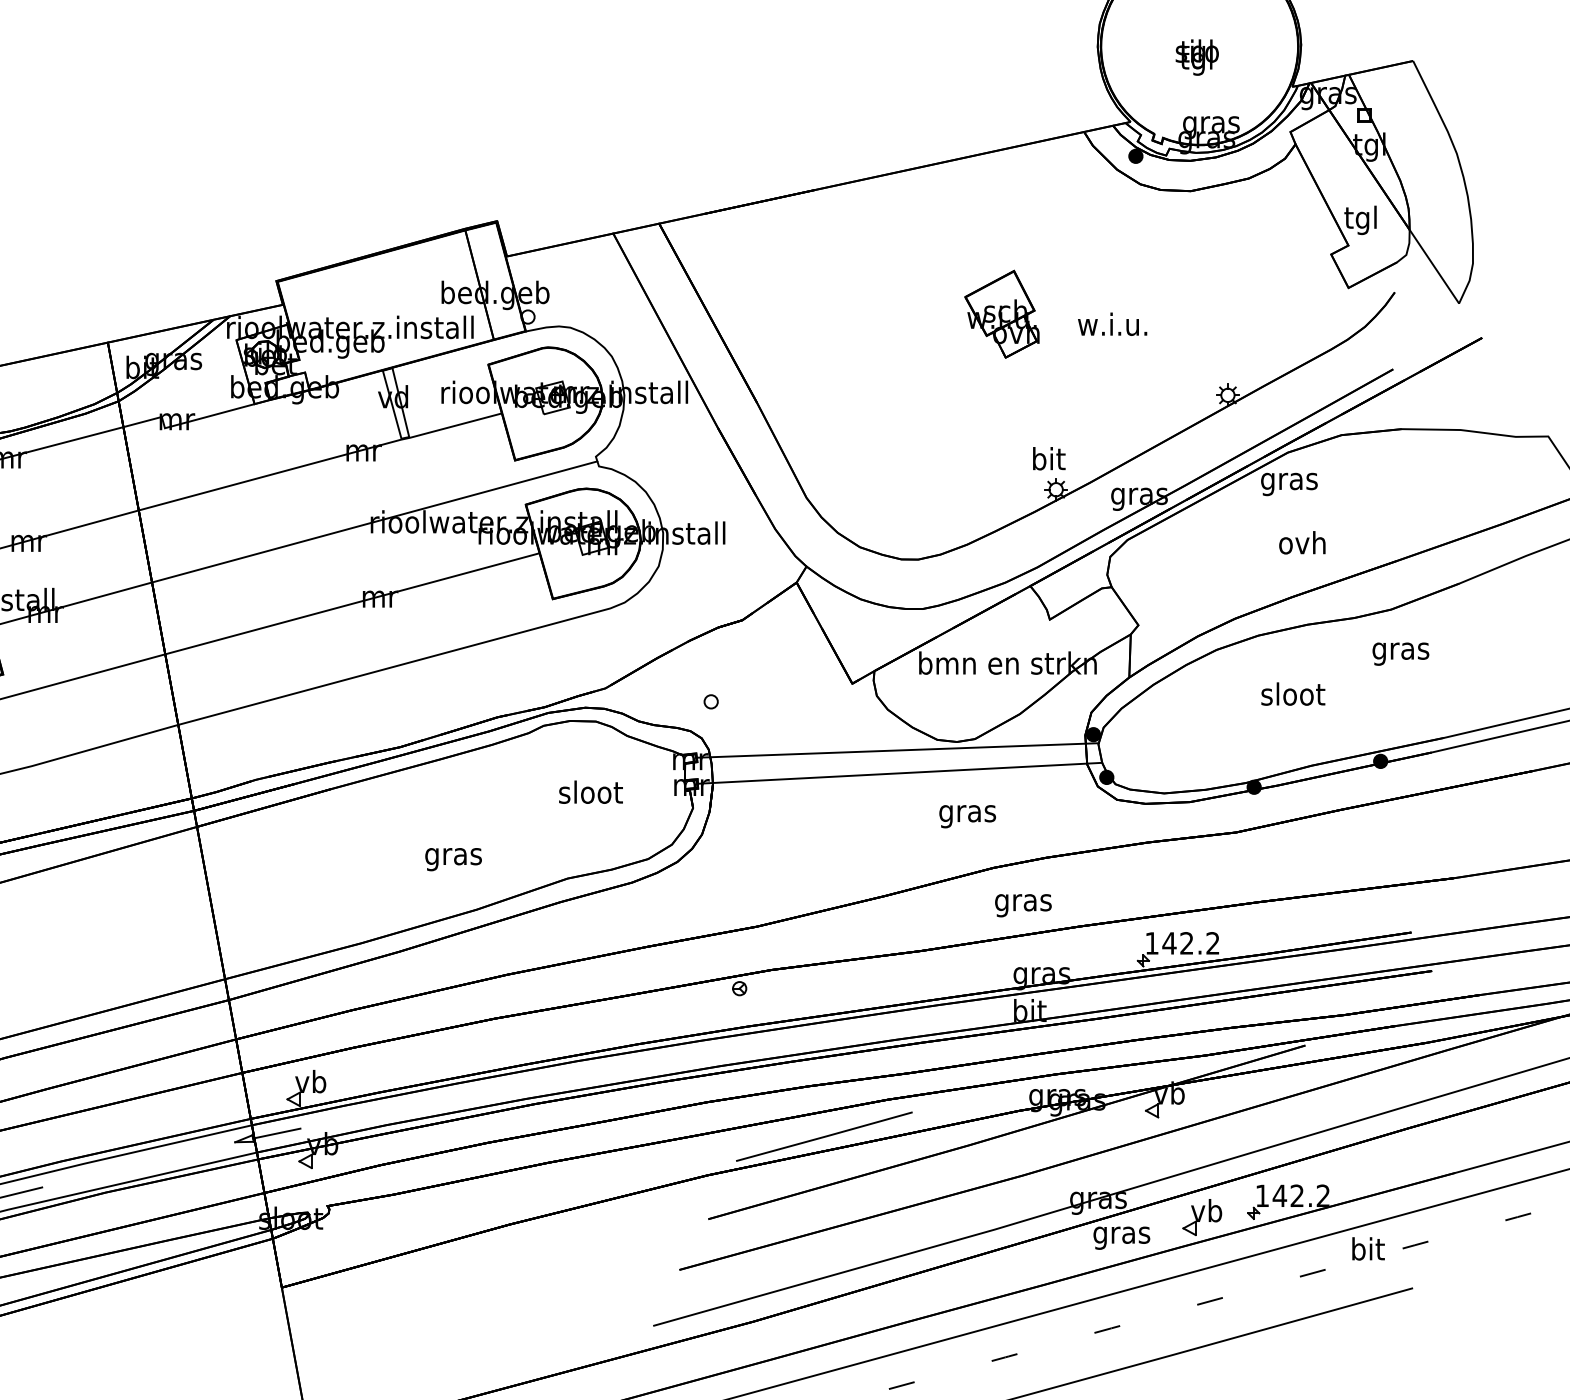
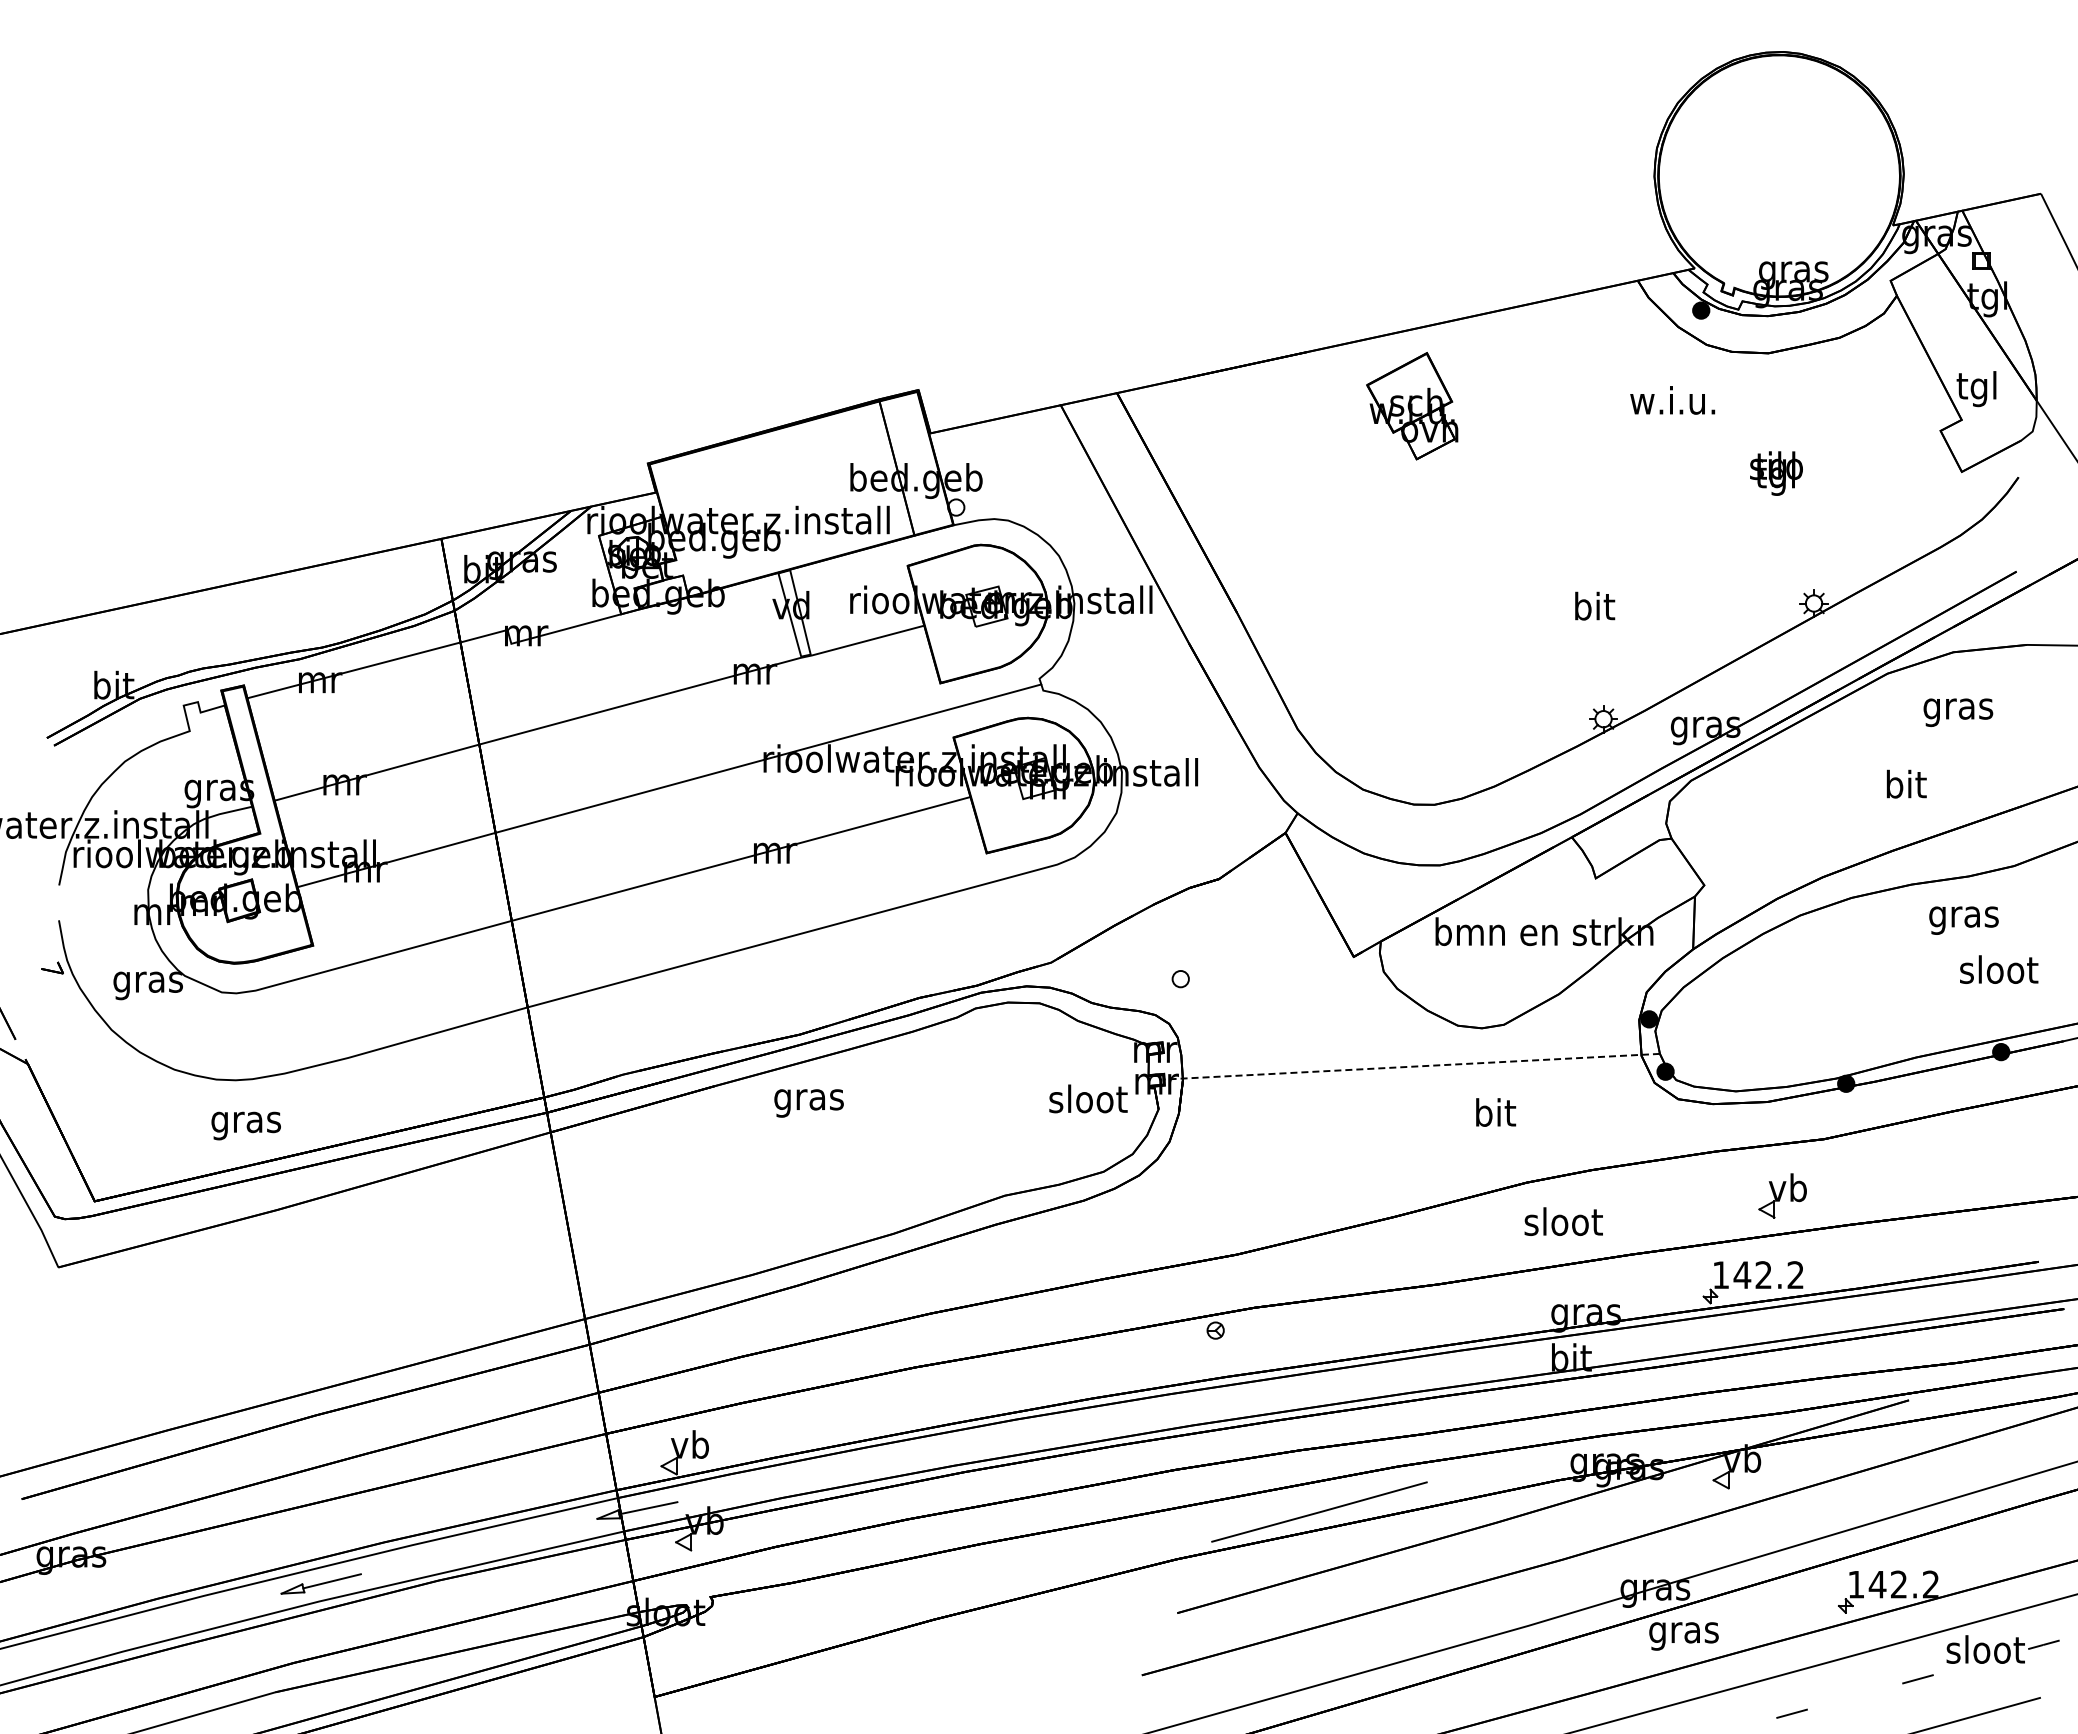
text: (1197, 57) -> (1776, 473), moved
part: (1002, 314) -> (1412, 406), moved
text: (1112, 324) -> (1672, 400), moved
text: (1049, 458) -> (1595, 605), moved
text: (1289, 484) -> (1958, 712), moved
text: (1301, 542) -> (1904, 783), ovh -> bit
text: (1400, 654) -> (1963, 920), moved
text: (1293, 693) -> (1999, 969), moved
line: (897, 750) -> (1408, 1038), removed
line: (899, 773) -> (1411, 1066), solid -> dashed
text: (591, 791) -> (1088, 1098), moved
text: (967, 813) -> (1494, 1116), gras -> bit
text: (453, 859) -> (808, 1103), moved
text: (1023, 902) -> (1563, 1225), gras -> sloot
part: (1202, 1217) -> (1782, 1195), moved
text: (1367, 1248) -> (1985, 1649), bit -> sloot

